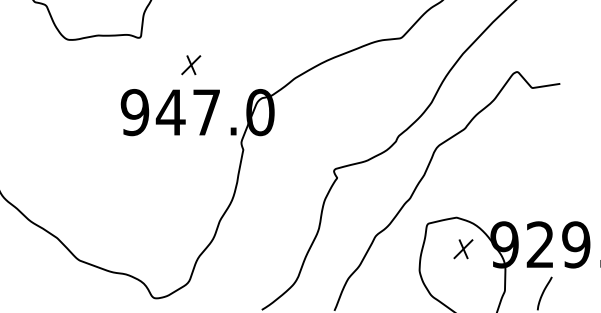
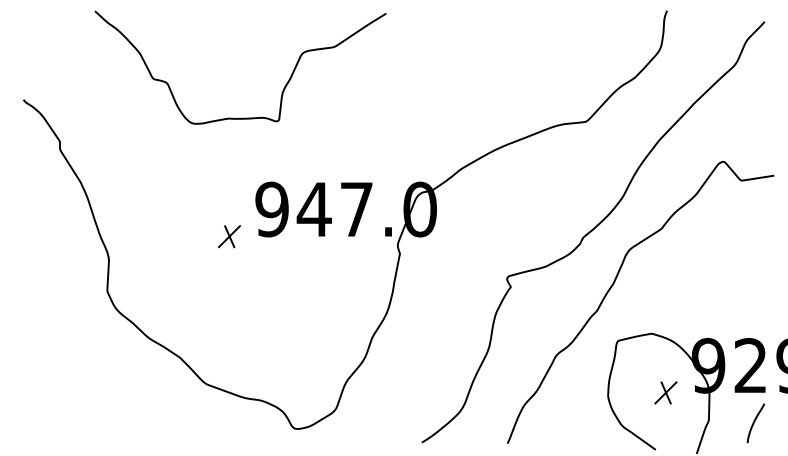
part: (191, 65) -> (229, 236), moved
part: (463, 248) -> (665, 392), moved

